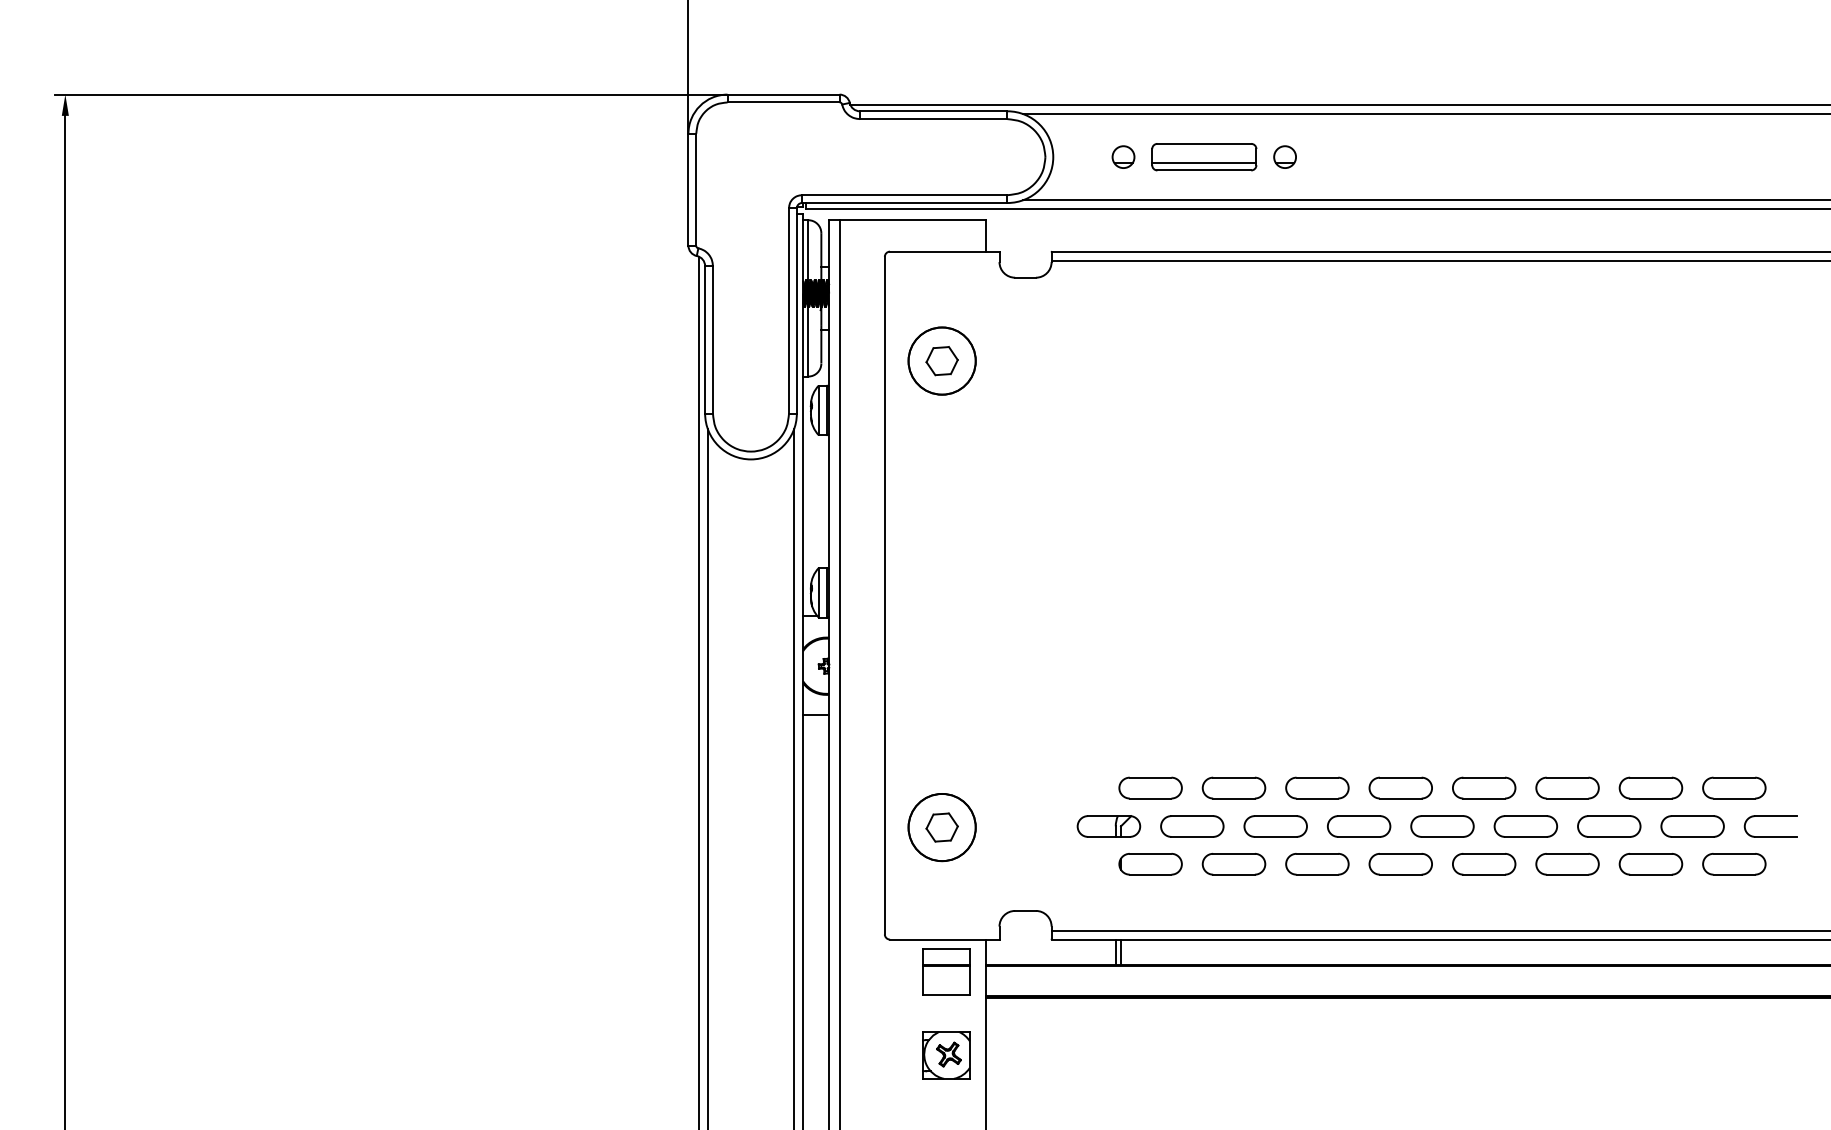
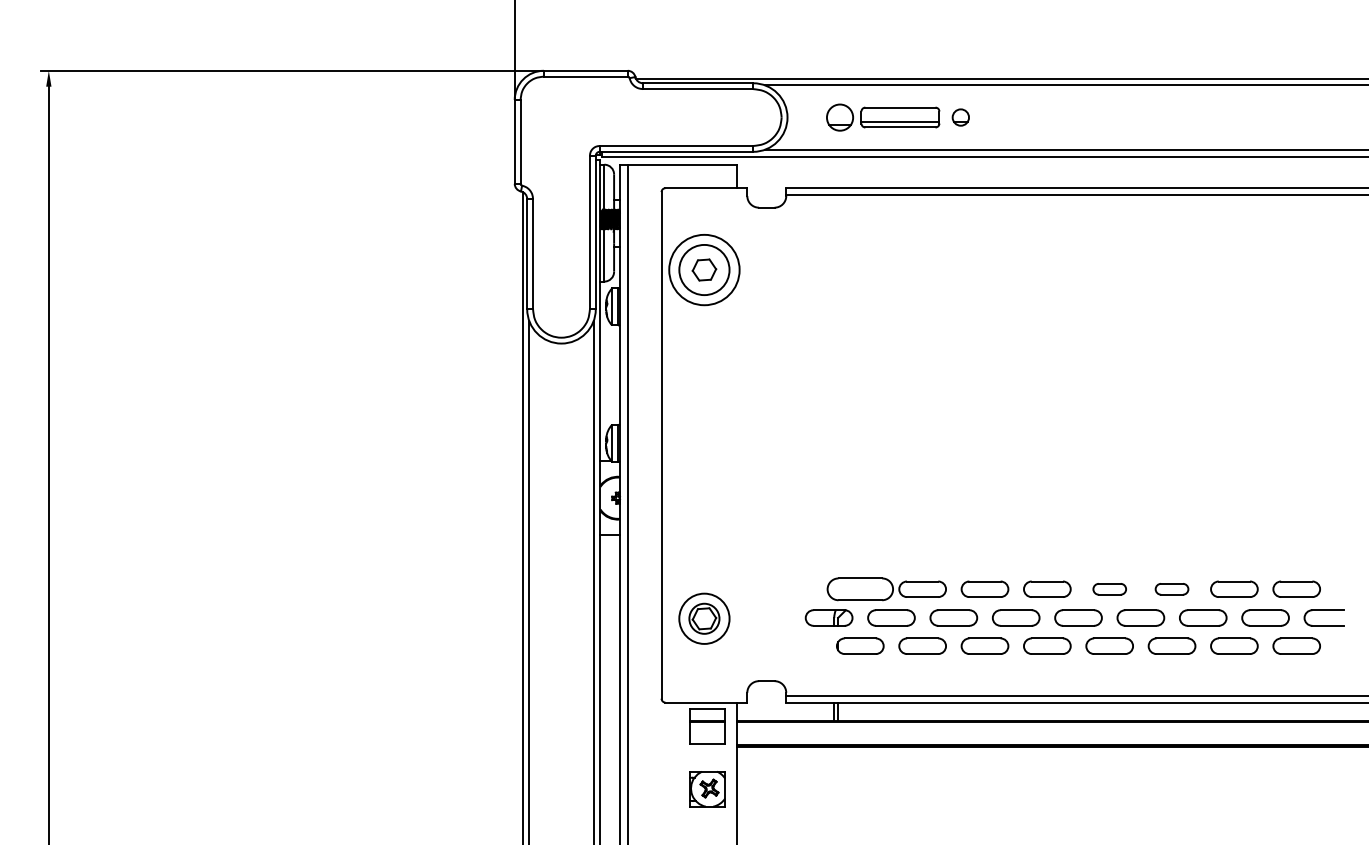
part: (1123, 156) -> (840, 117), size x1.6
circle: (941, 360) -> (703, 269), size x1.4
part: (1150, 787) -> (860, 588), size x1.4
part: (1484, 787) -> (1109, 588), size x0.7
part: (1567, 787) -> (1172, 588), size x0.7
circle: (941, 827) -> (703, 618), size x0.6

